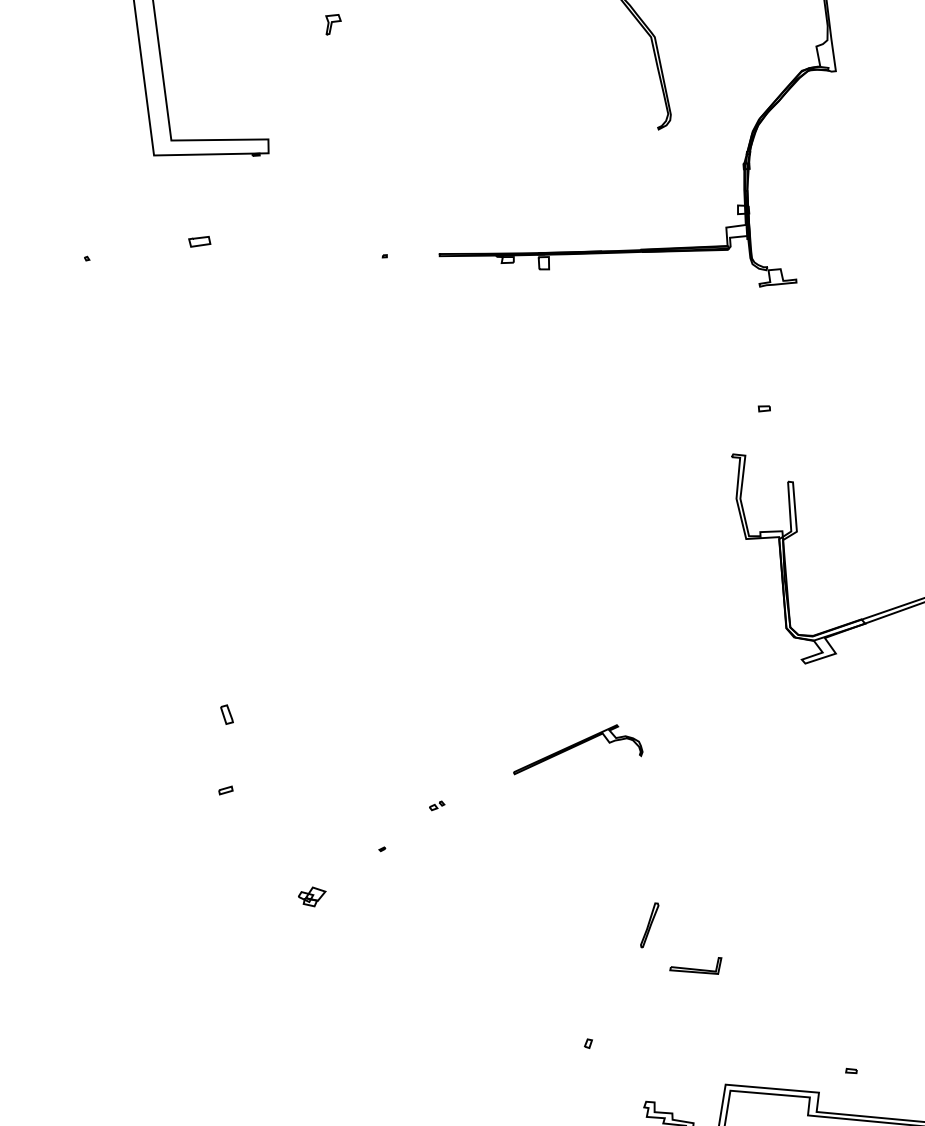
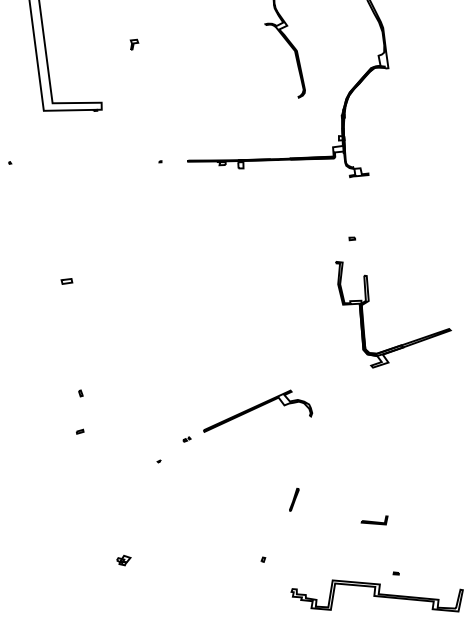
part: (198, 241) -> (66, 281), moved
part: (226, 714) -> (80, 393), size x0.62
part: (578, 748) -> (258, 410), size x1.67
part: (311, 896) -> (123, 560), moved
part: (695, 966) -> (374, 520), moved

